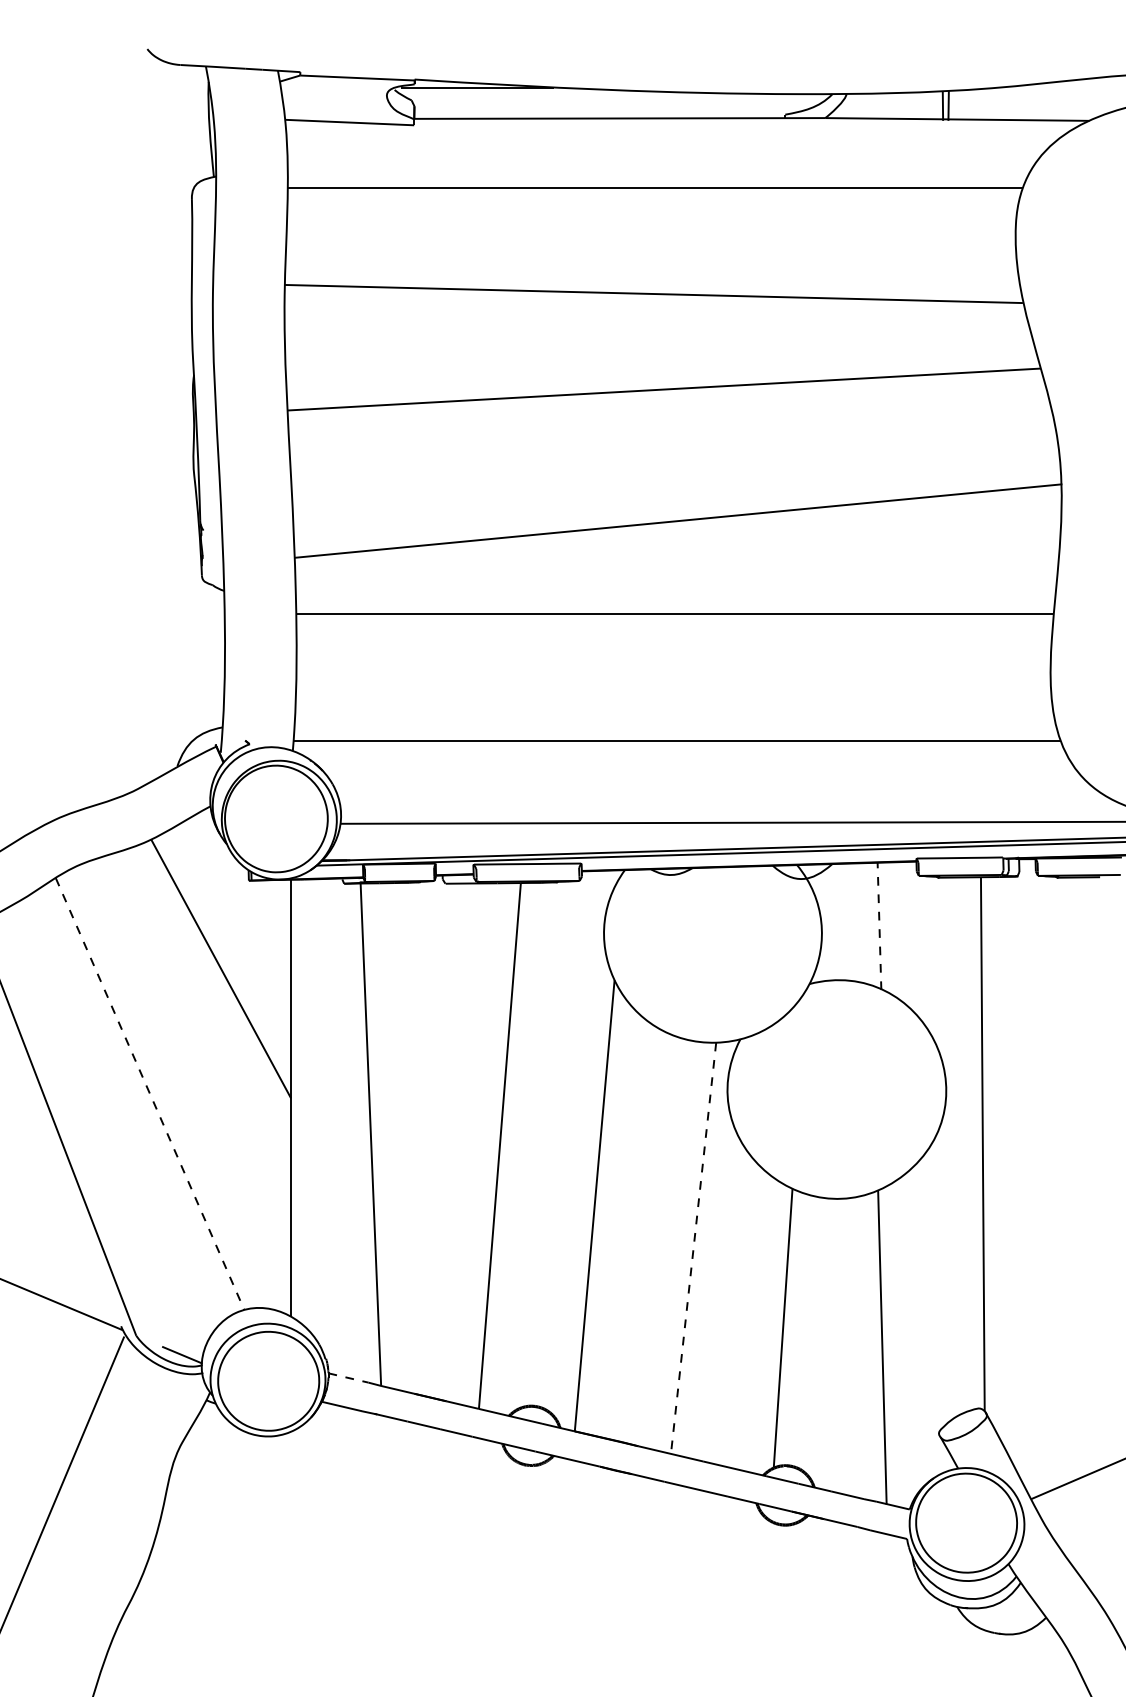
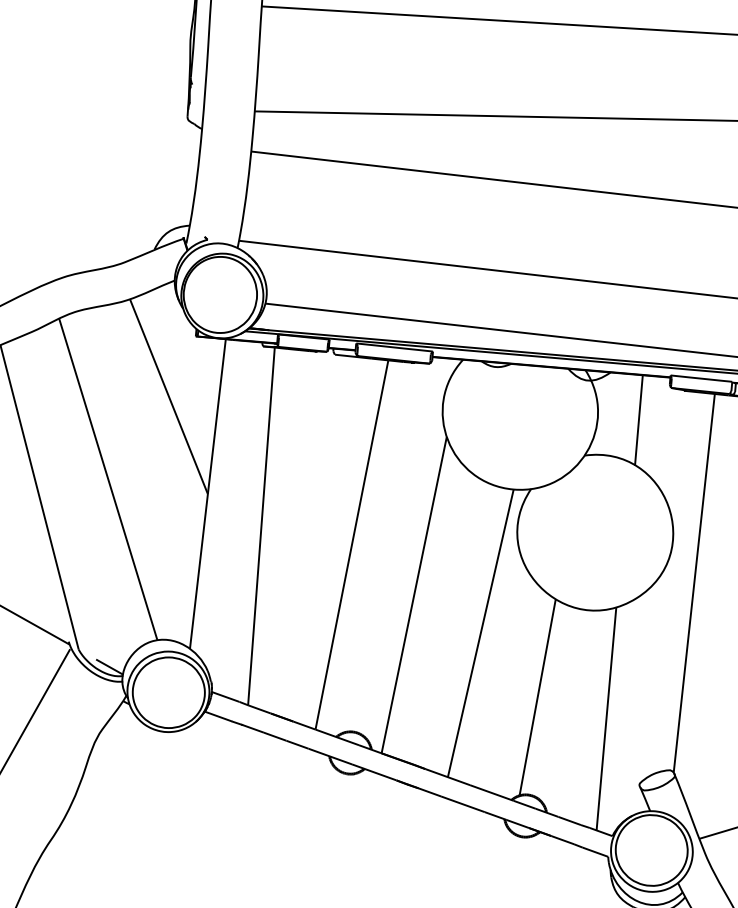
line: (879, 926) -> (638, 420), dashed -> solid
line: (150, 1094) -> (108, 479), dashed -> solid
line: (693, 1248) -> (480, 633), dashed -> solid
line: (348, 1377) -> (225, 696), dashed -> solid

